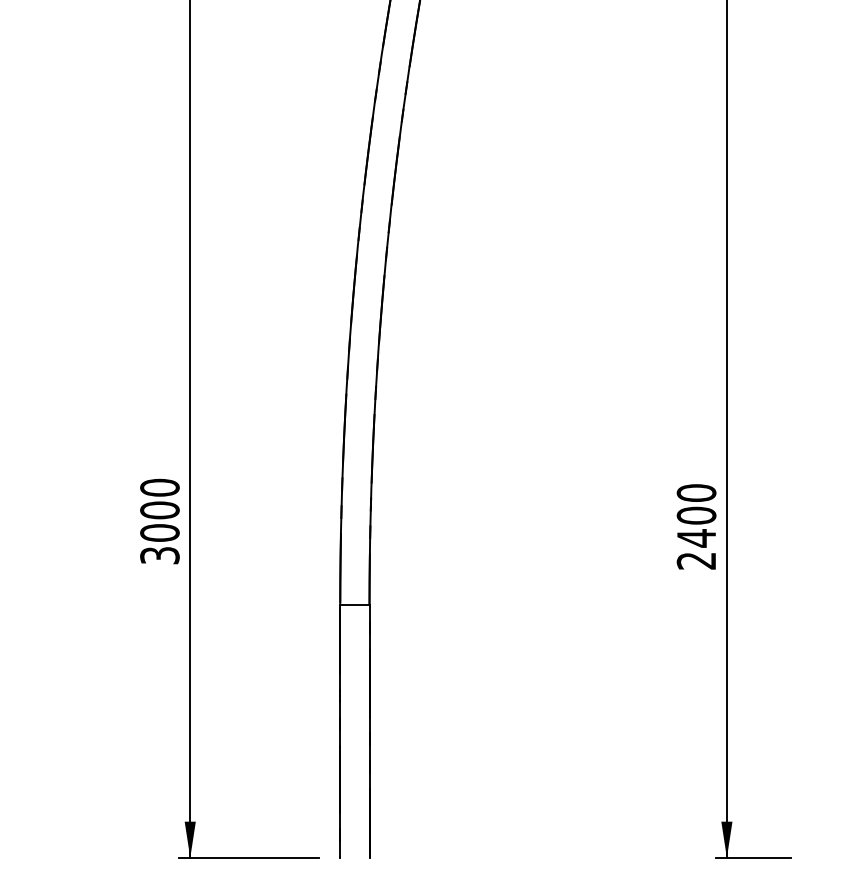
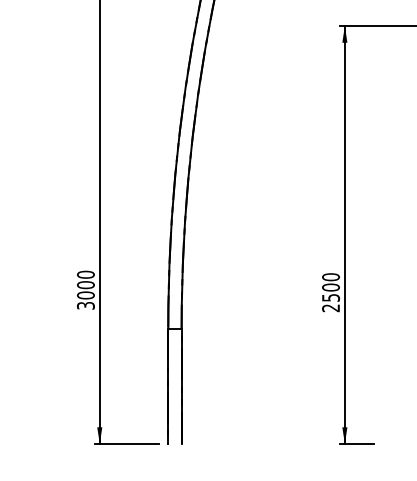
text: (697, 537) -> (331, 297), 2400 -> 2500

